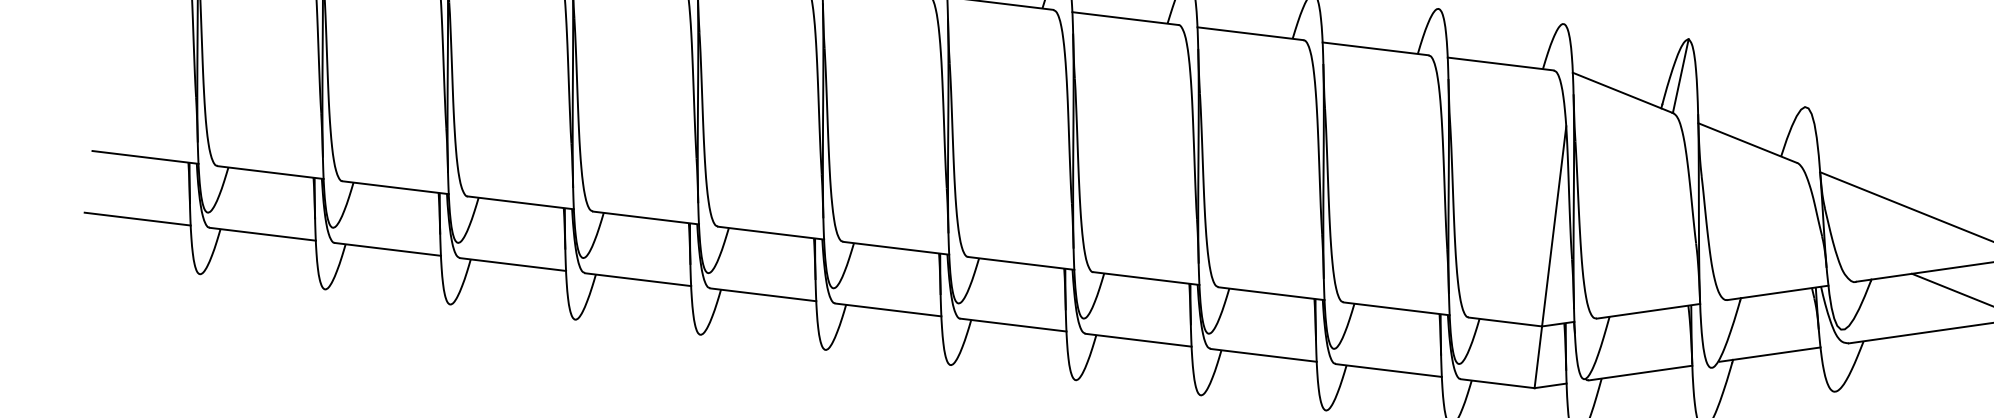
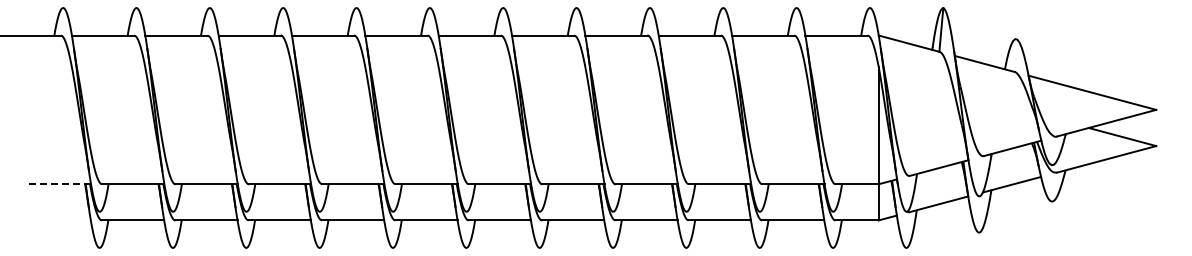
line: (146, 157) -> (60, 184), solid -> dashed
line: (137, 219) -> (59, 220), removed

